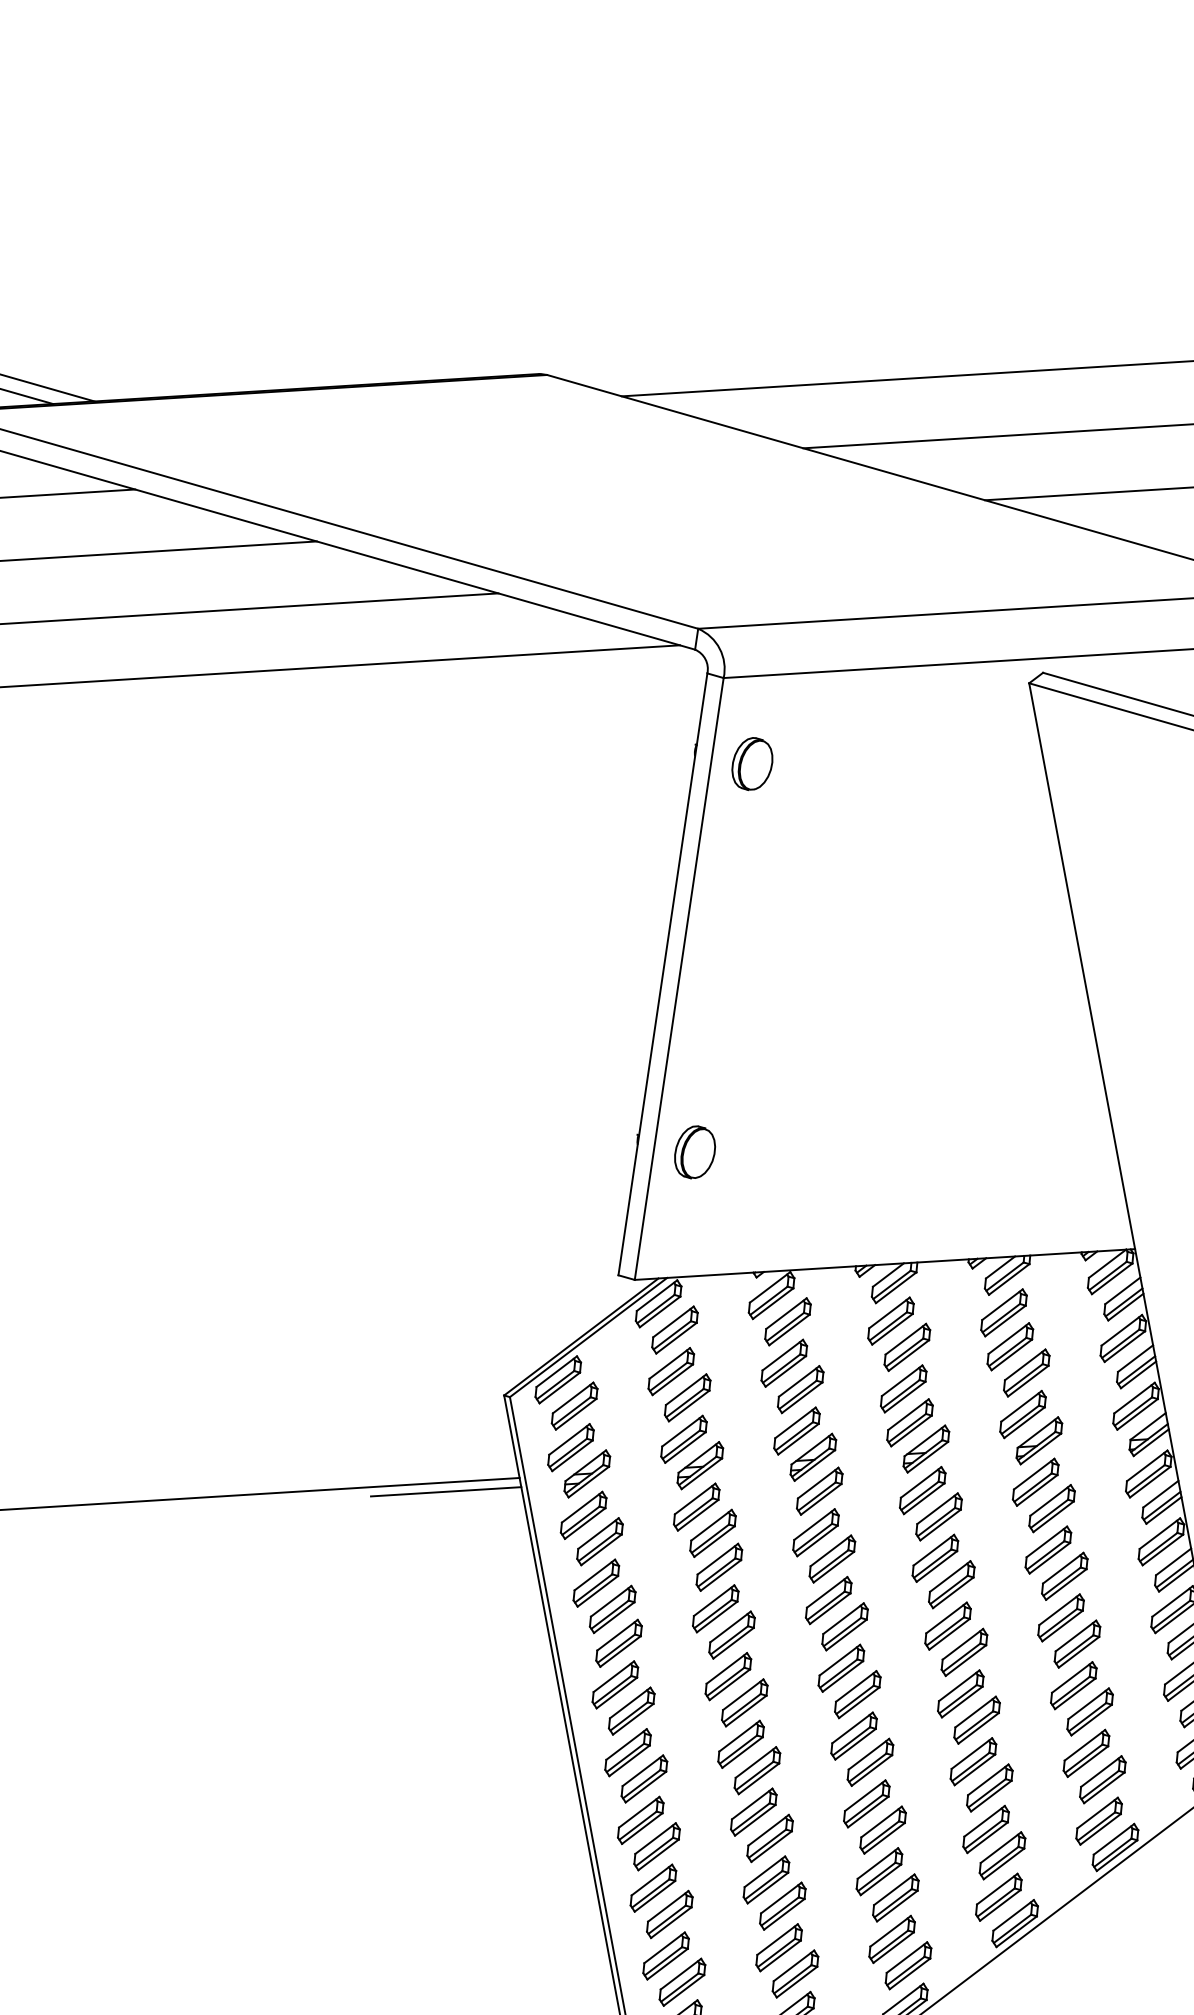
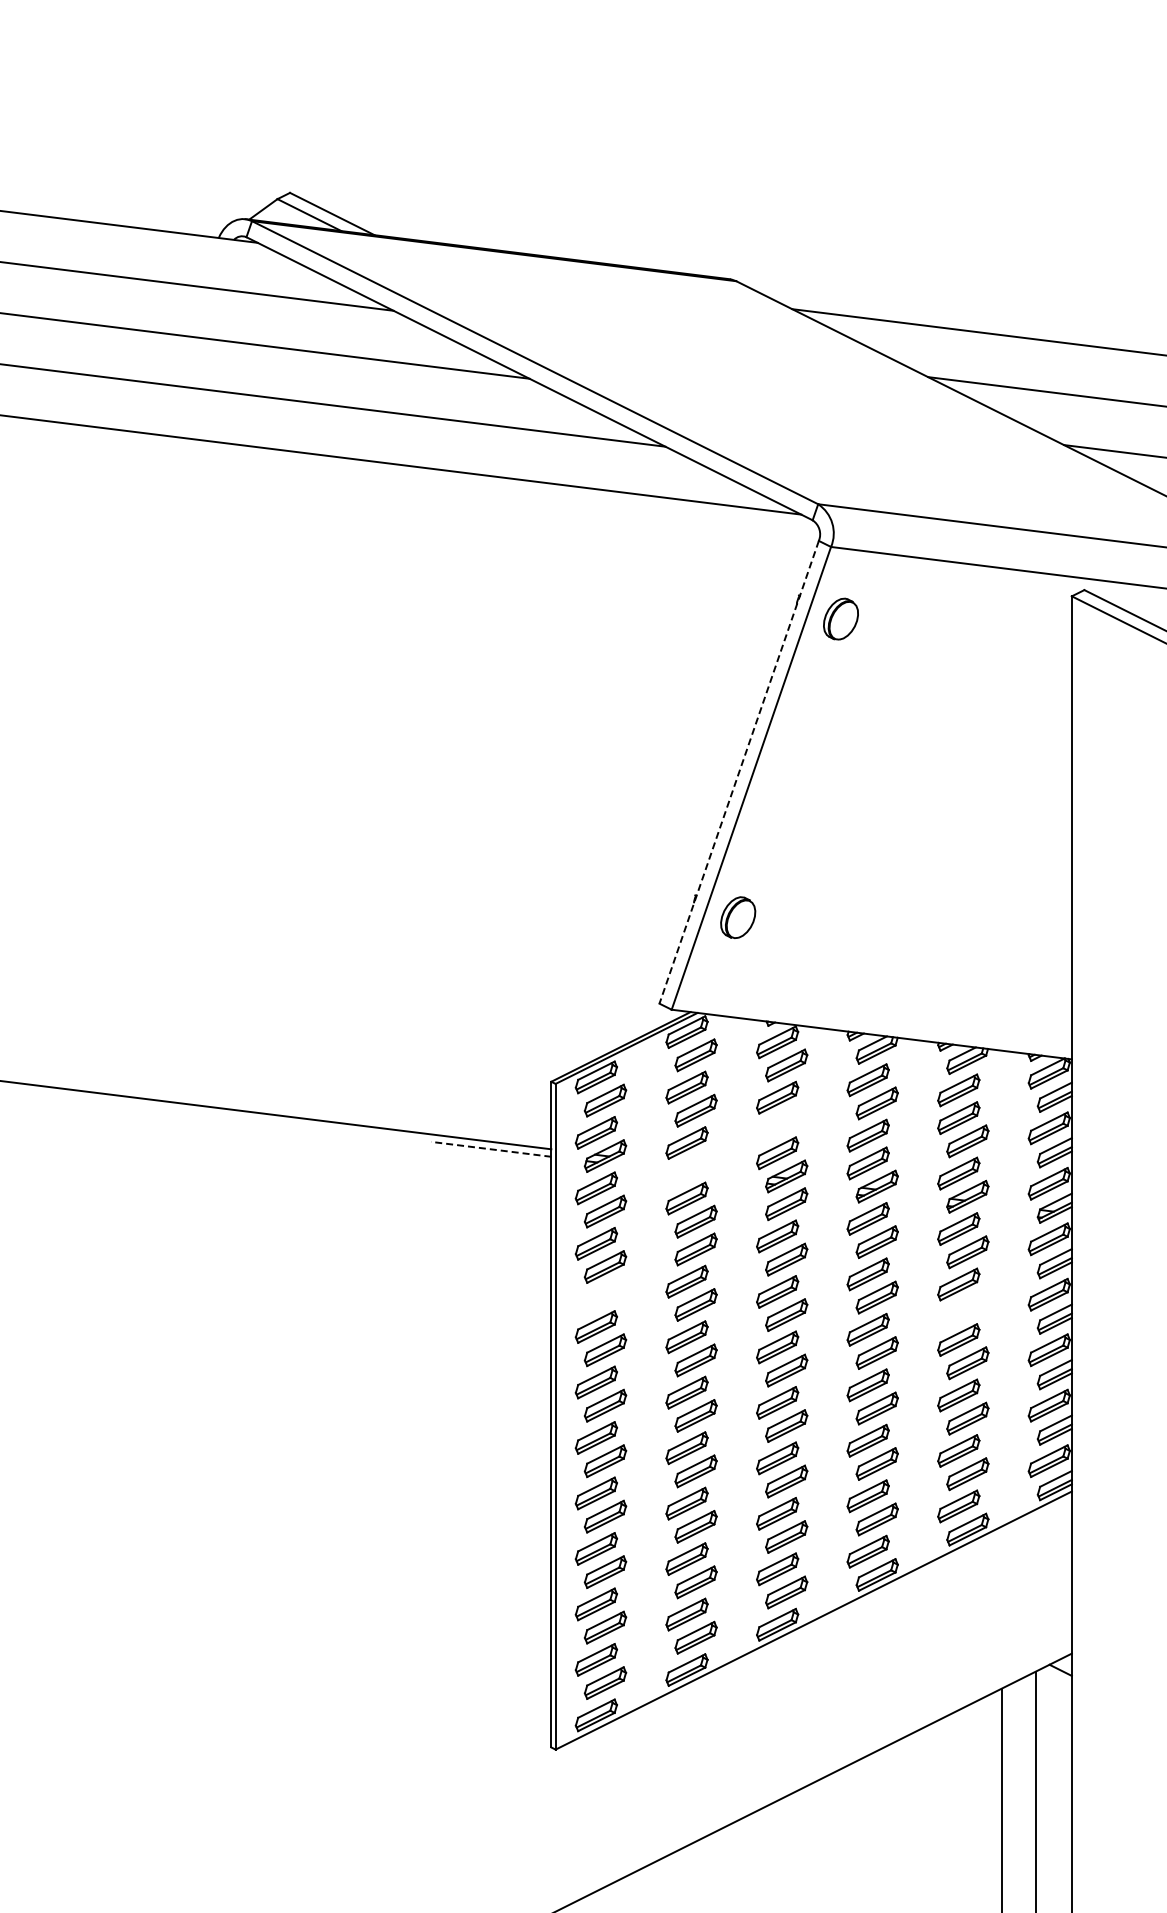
line: (663, 974) -> (739, 772), solid -> dashed
part: (800, 1389) -> (786, 1120), removed
part: (699, 1466) -> (695, 1166), removed
line: (446, 1491) -> (491, 1149), solid -> dashed
part: (1064, 1576) -> (967, 1307), removed
part: (618, 1643) -> (605, 1294), removed

